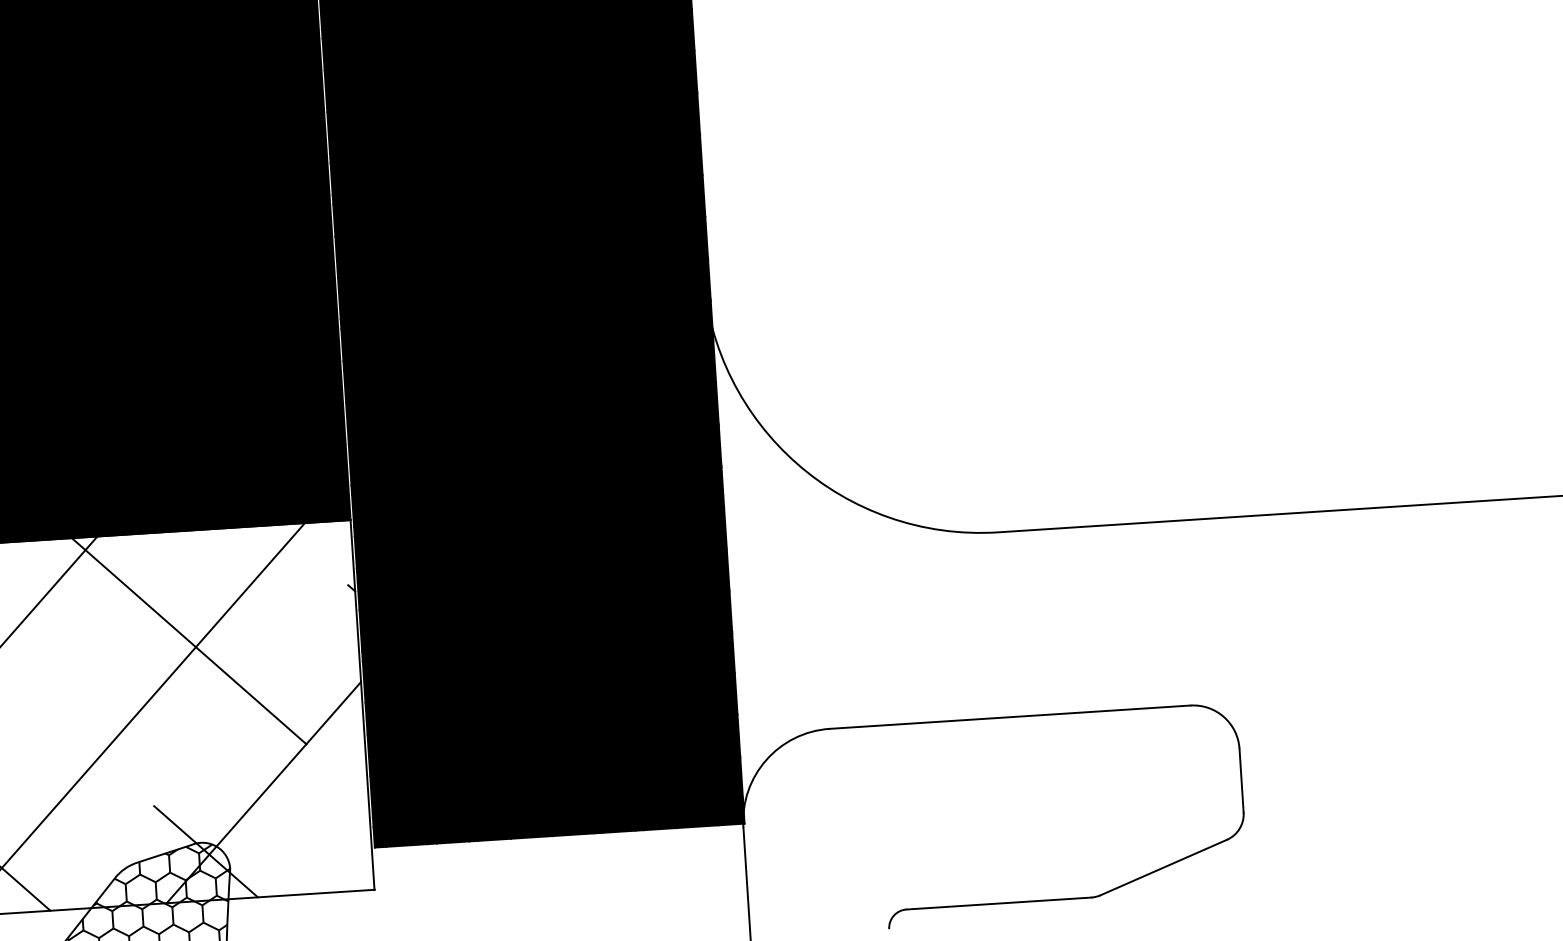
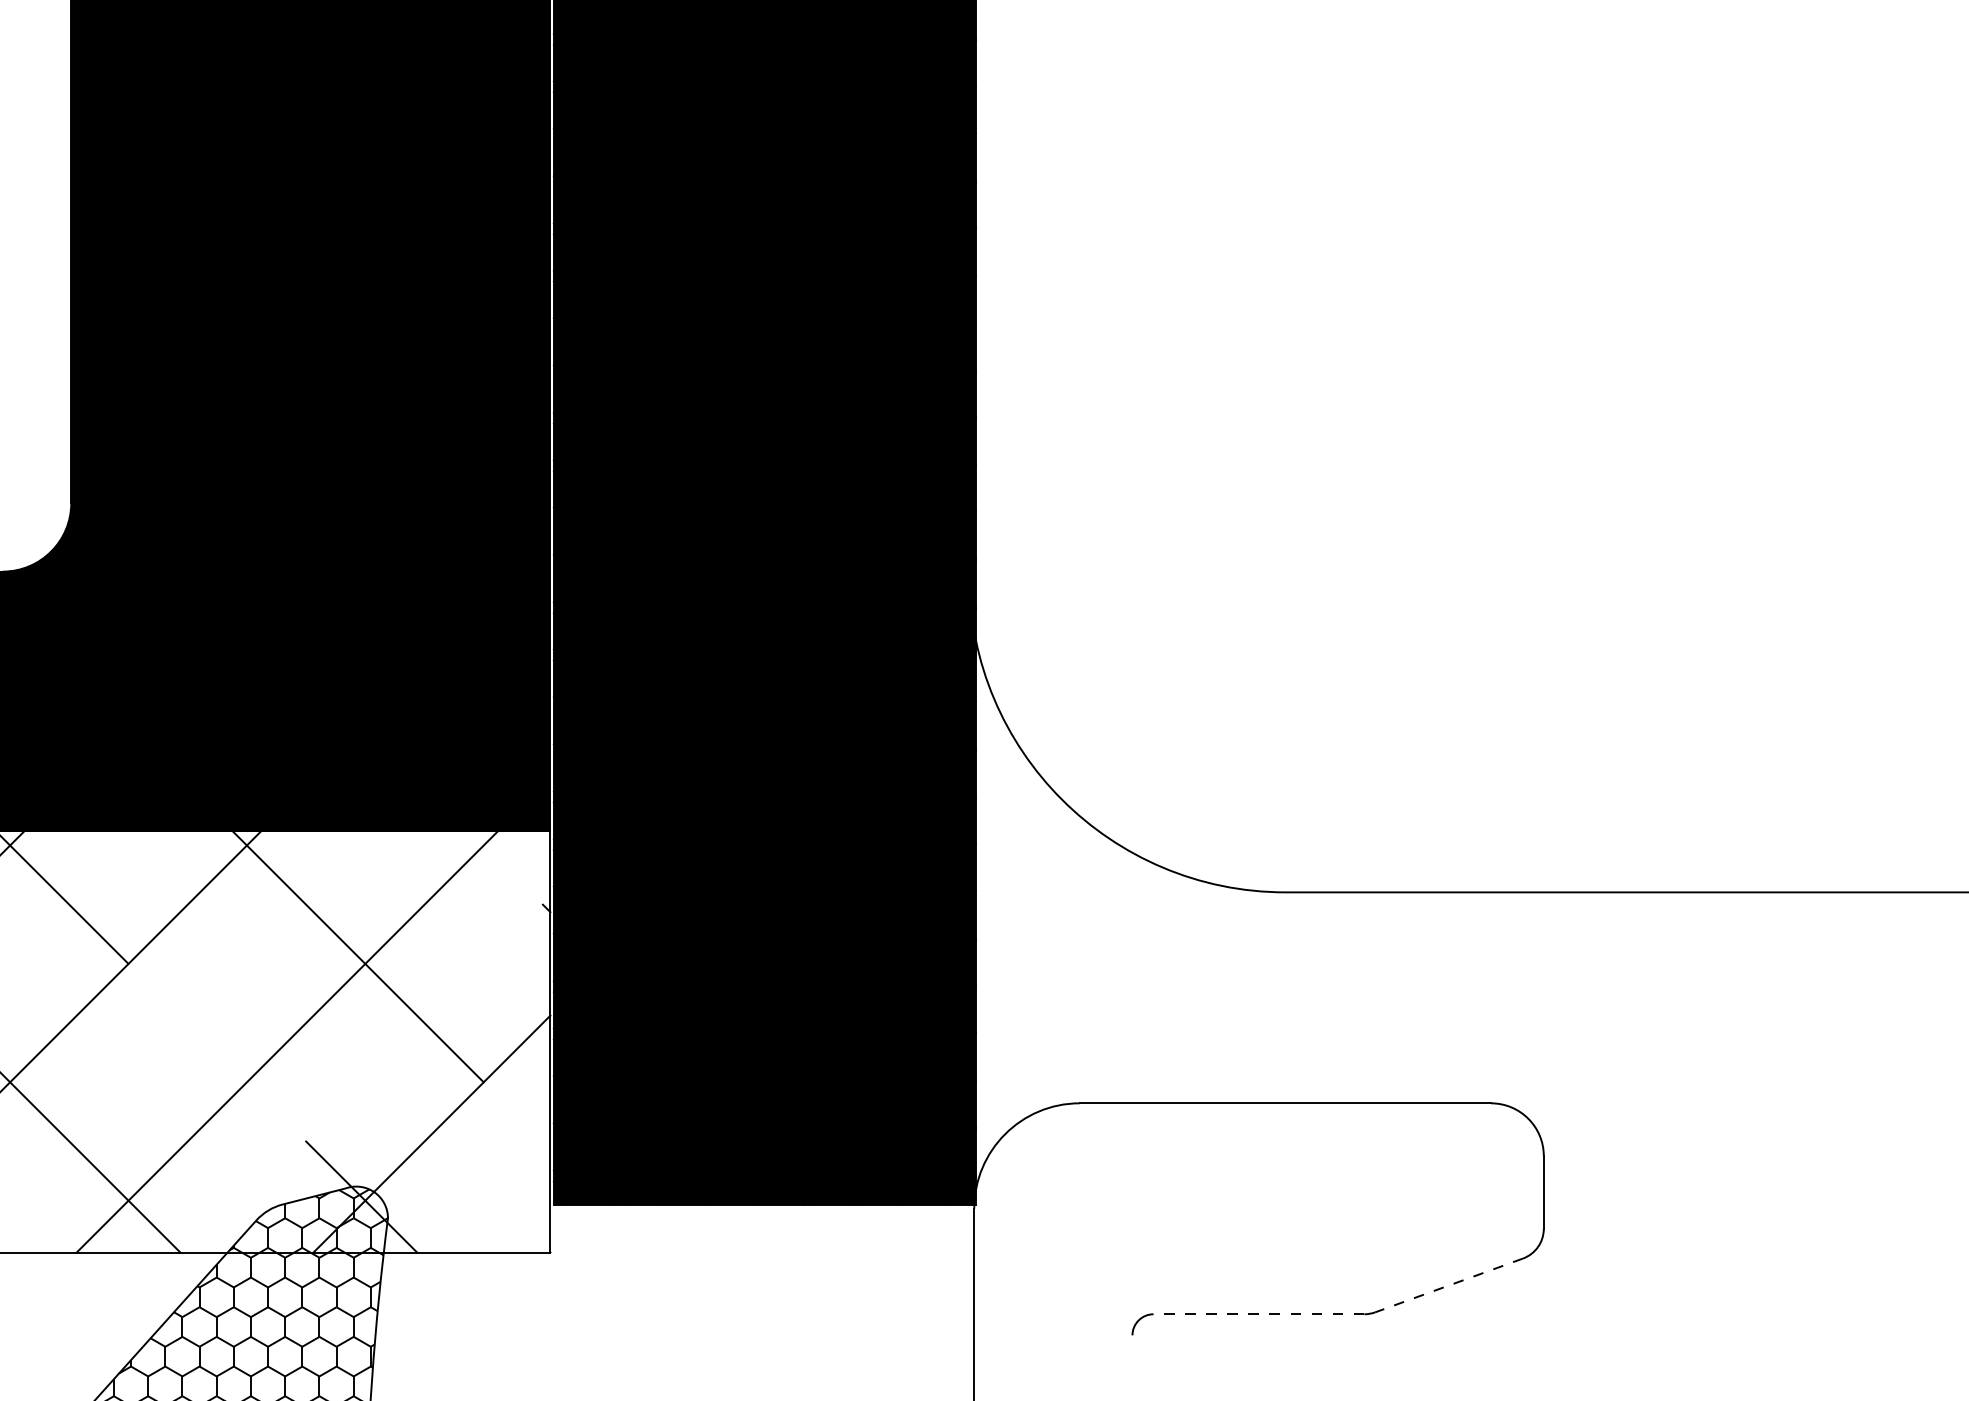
line: (1164, 867) -> (1449, 1285), solid -> dashed
line: (998, 903) -> (1258, 1314), solid -> dashed

